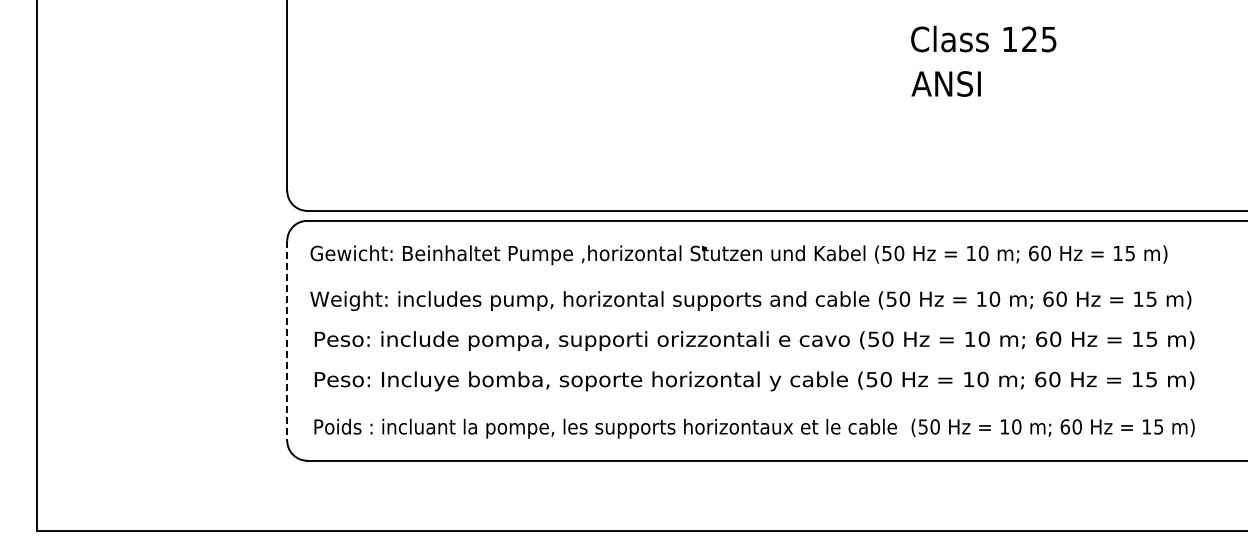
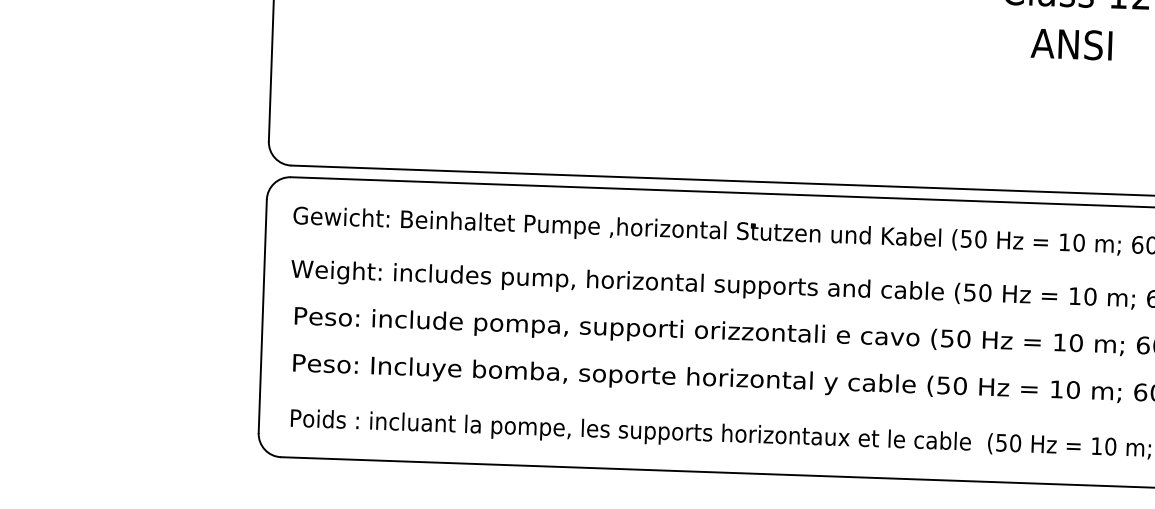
text: (945, 83) -> (1070, 43), moved
line: (287, 340) -> (263, 316), dashed -> solid

